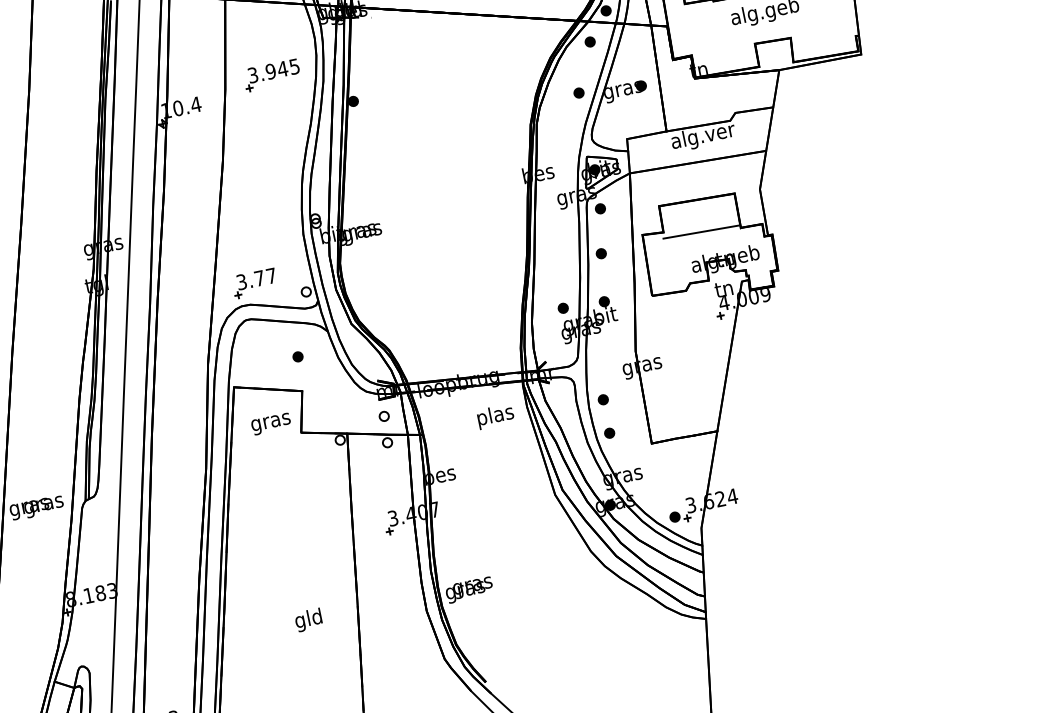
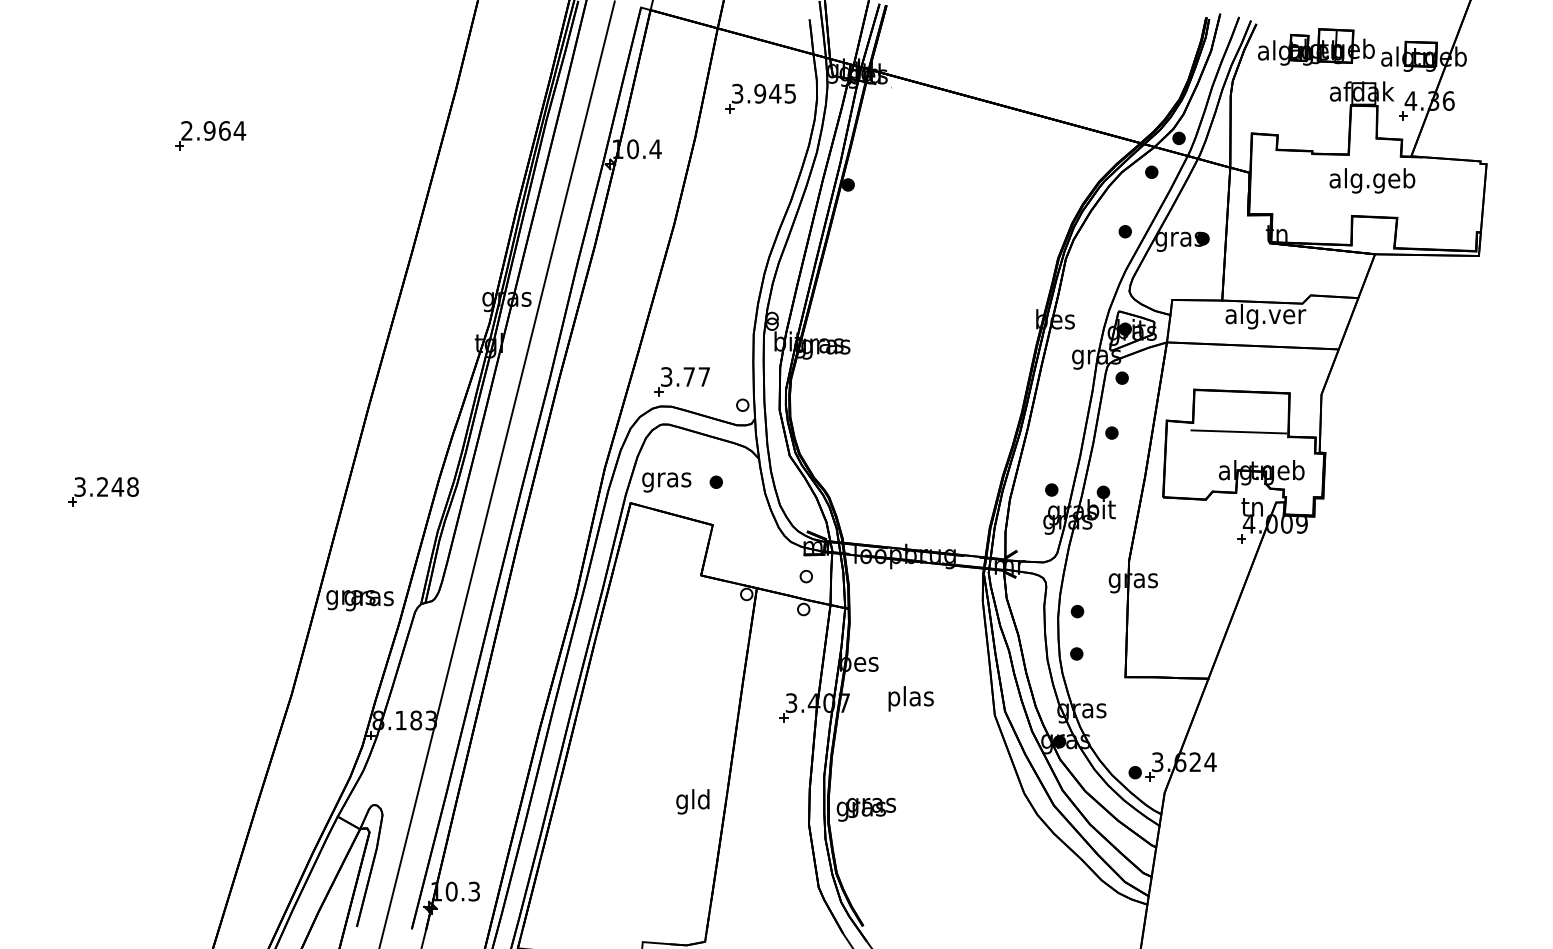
part: (271, 75) -> (760, 98), moved
text: (495, 416) -> (910, 698), moved
text: (271, 424) -> (666, 482), moved
text: (308, 619) -> (692, 801), moved

